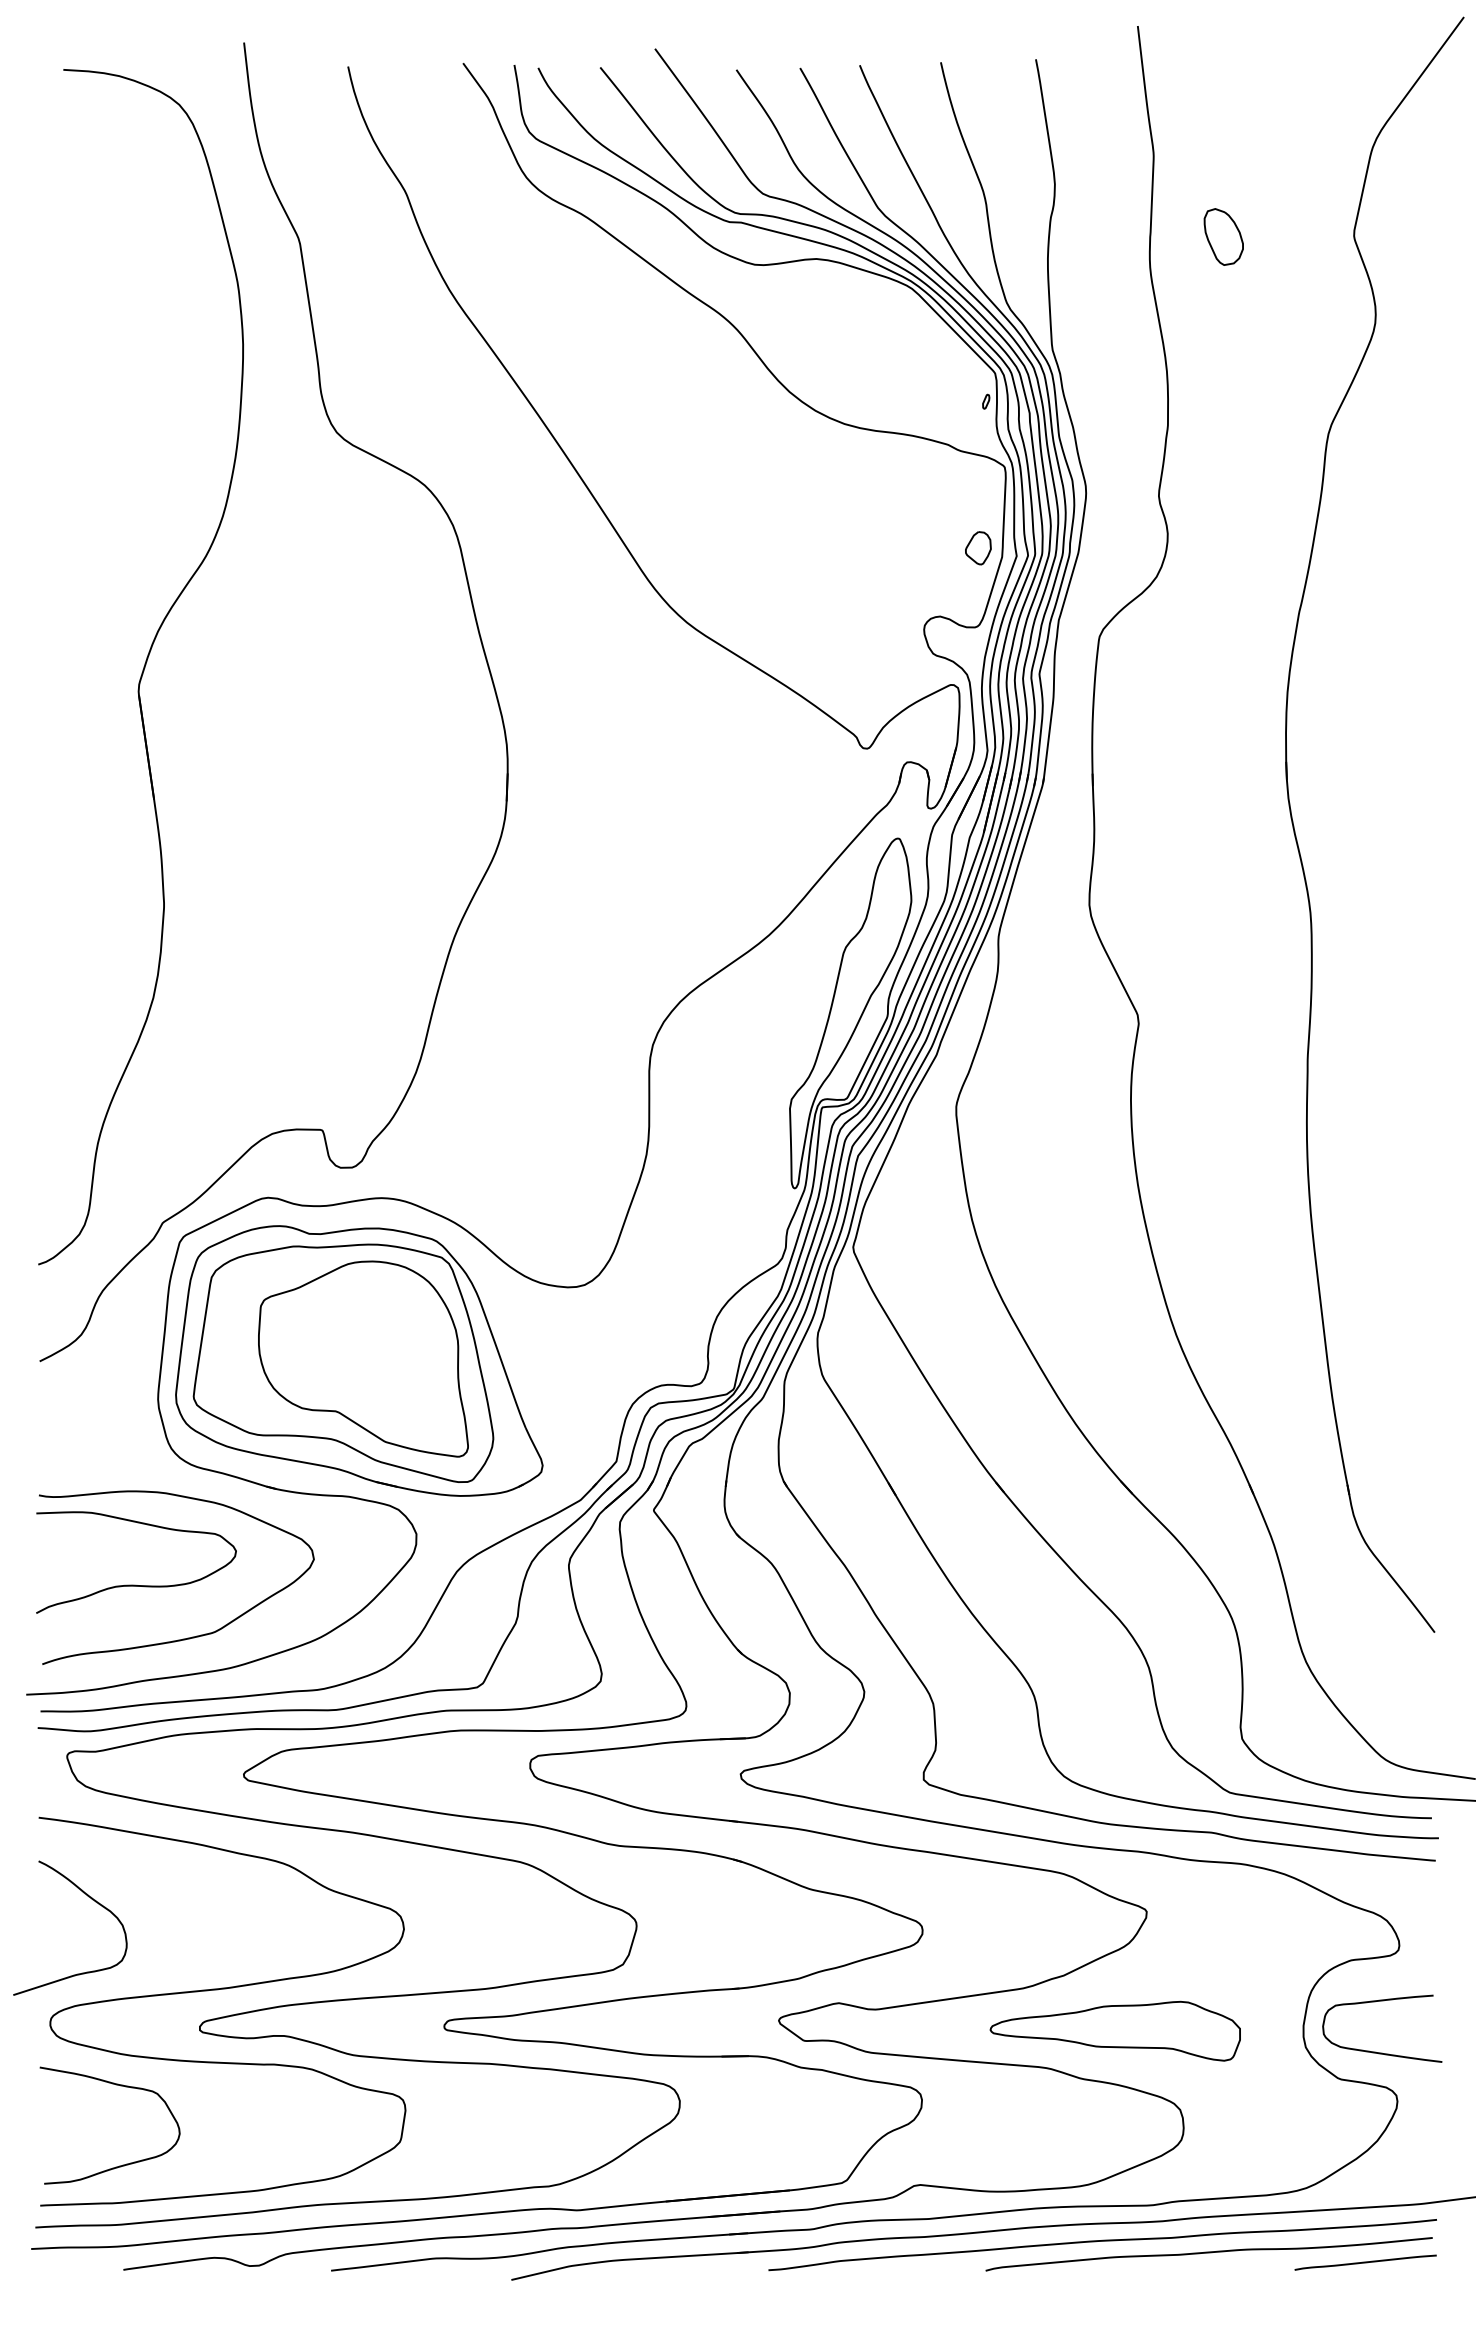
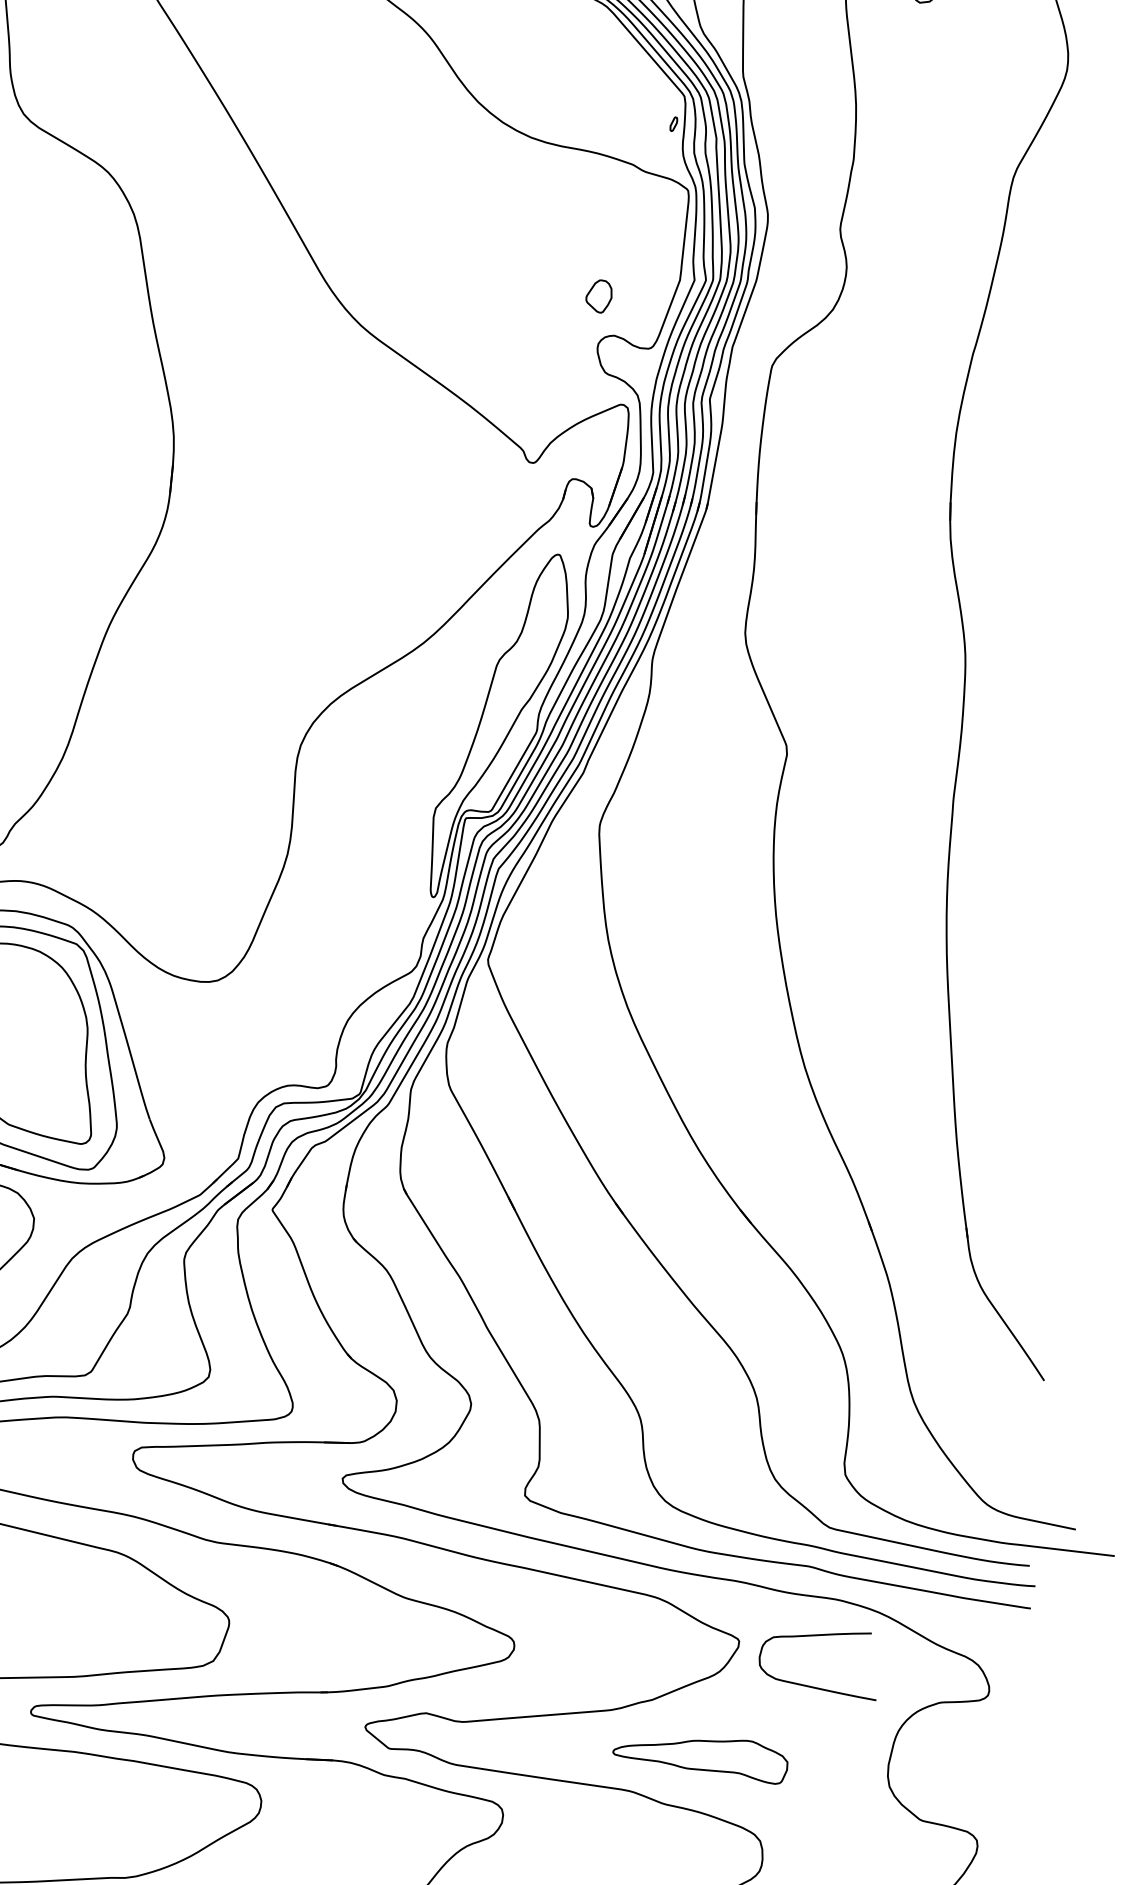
part: (978, 548) -> (599, 296), moved
part: (1114, 2030) -> (699, 1757), size x0.7
curve: (1382, 2052) -> (817, 1687), moved

